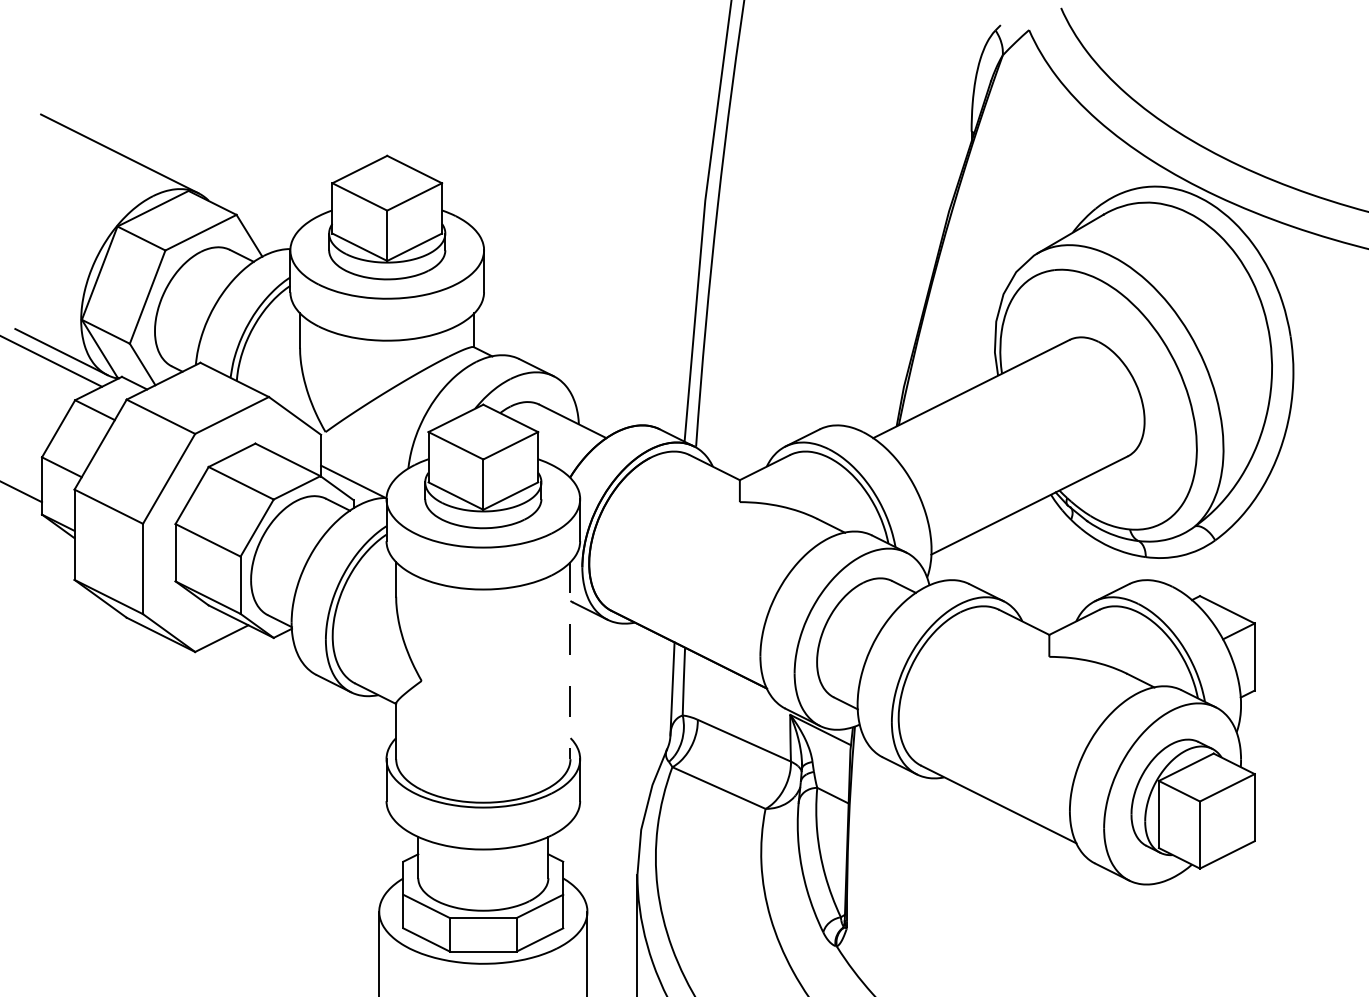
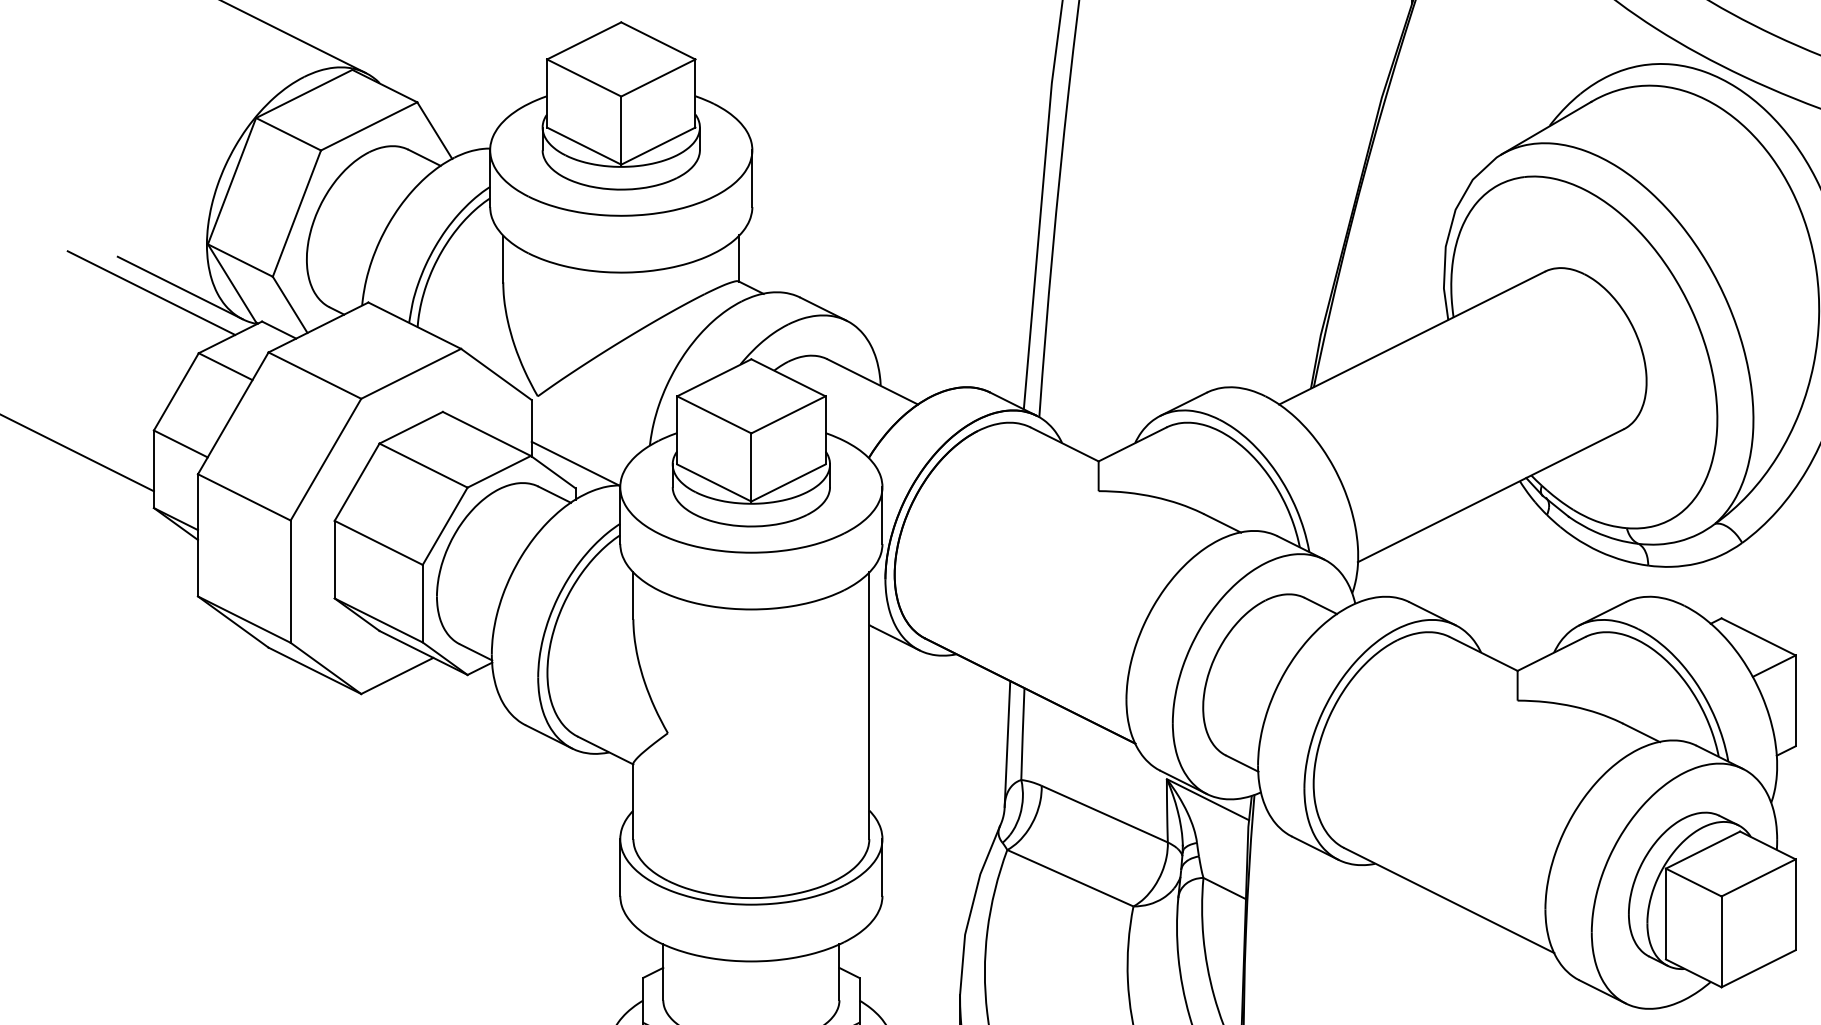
line: (570, 660) -> (869, 705), dashed -> solid

